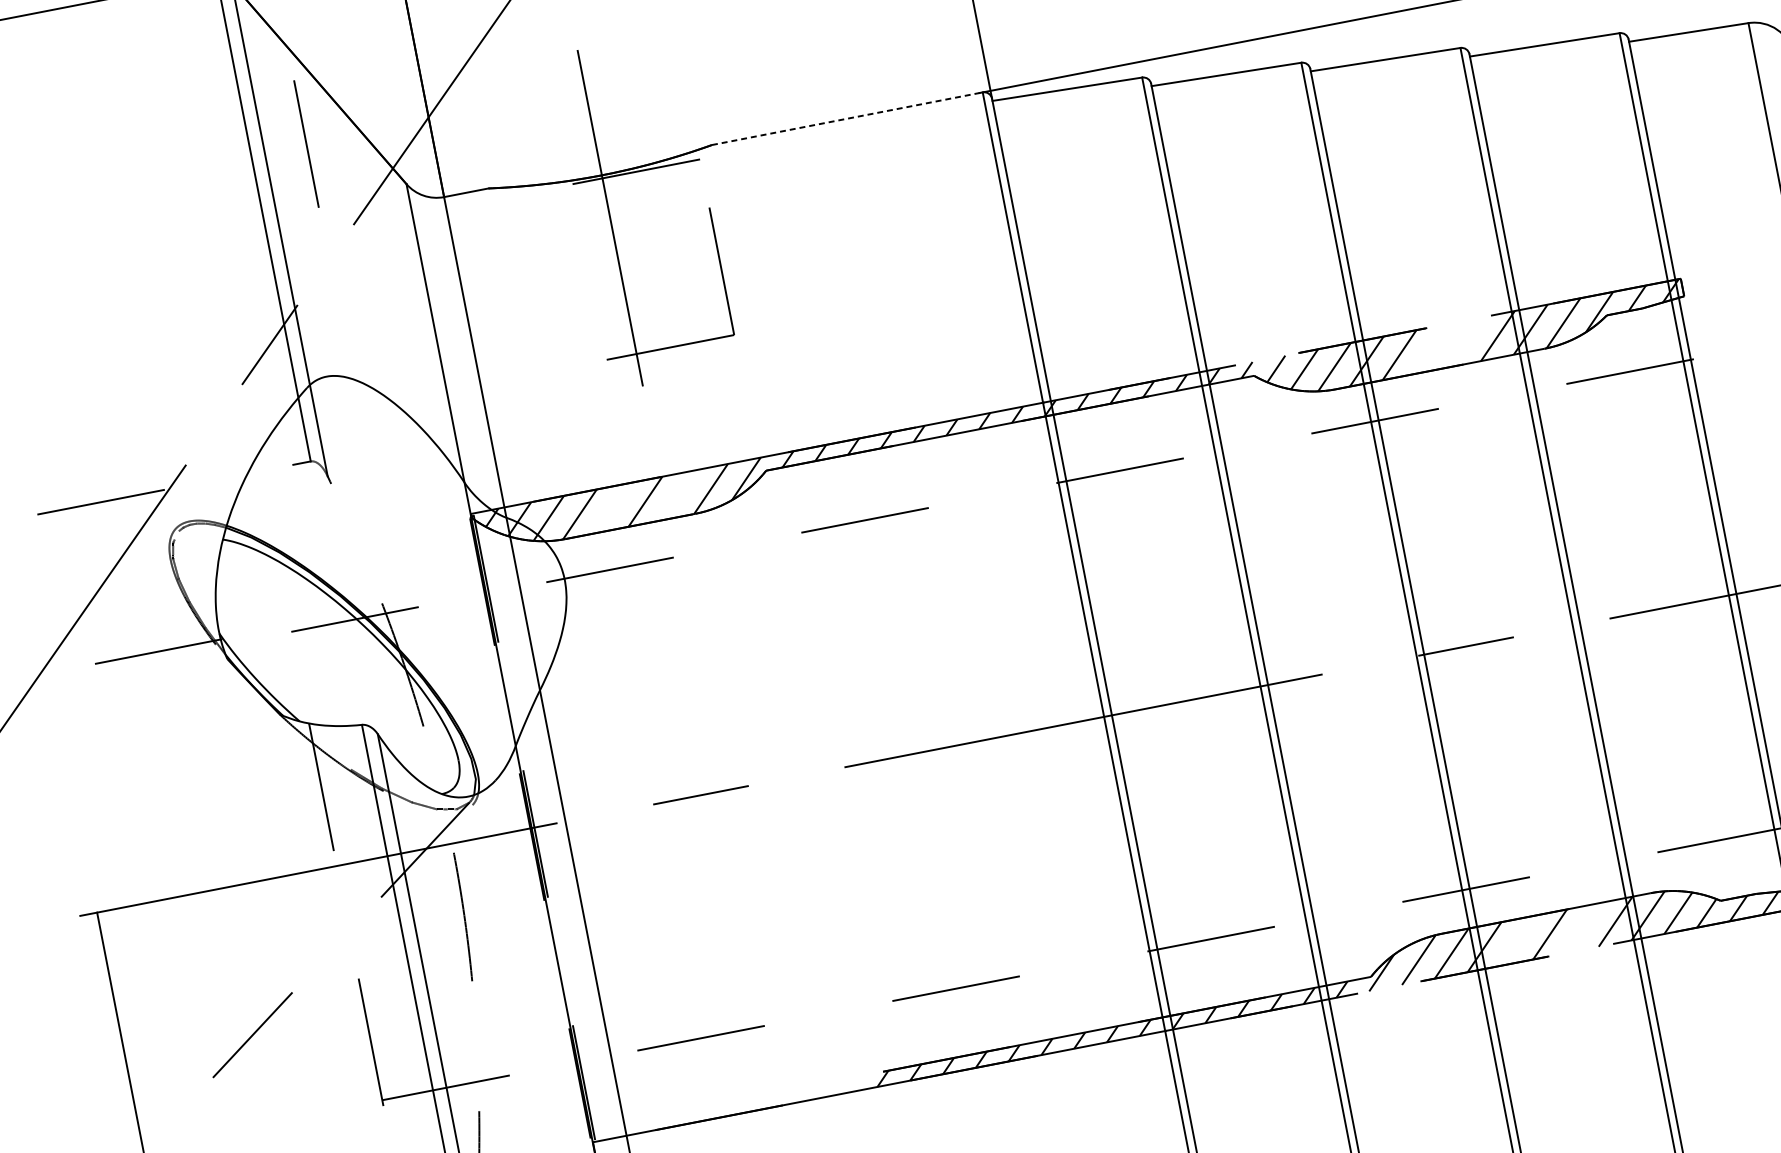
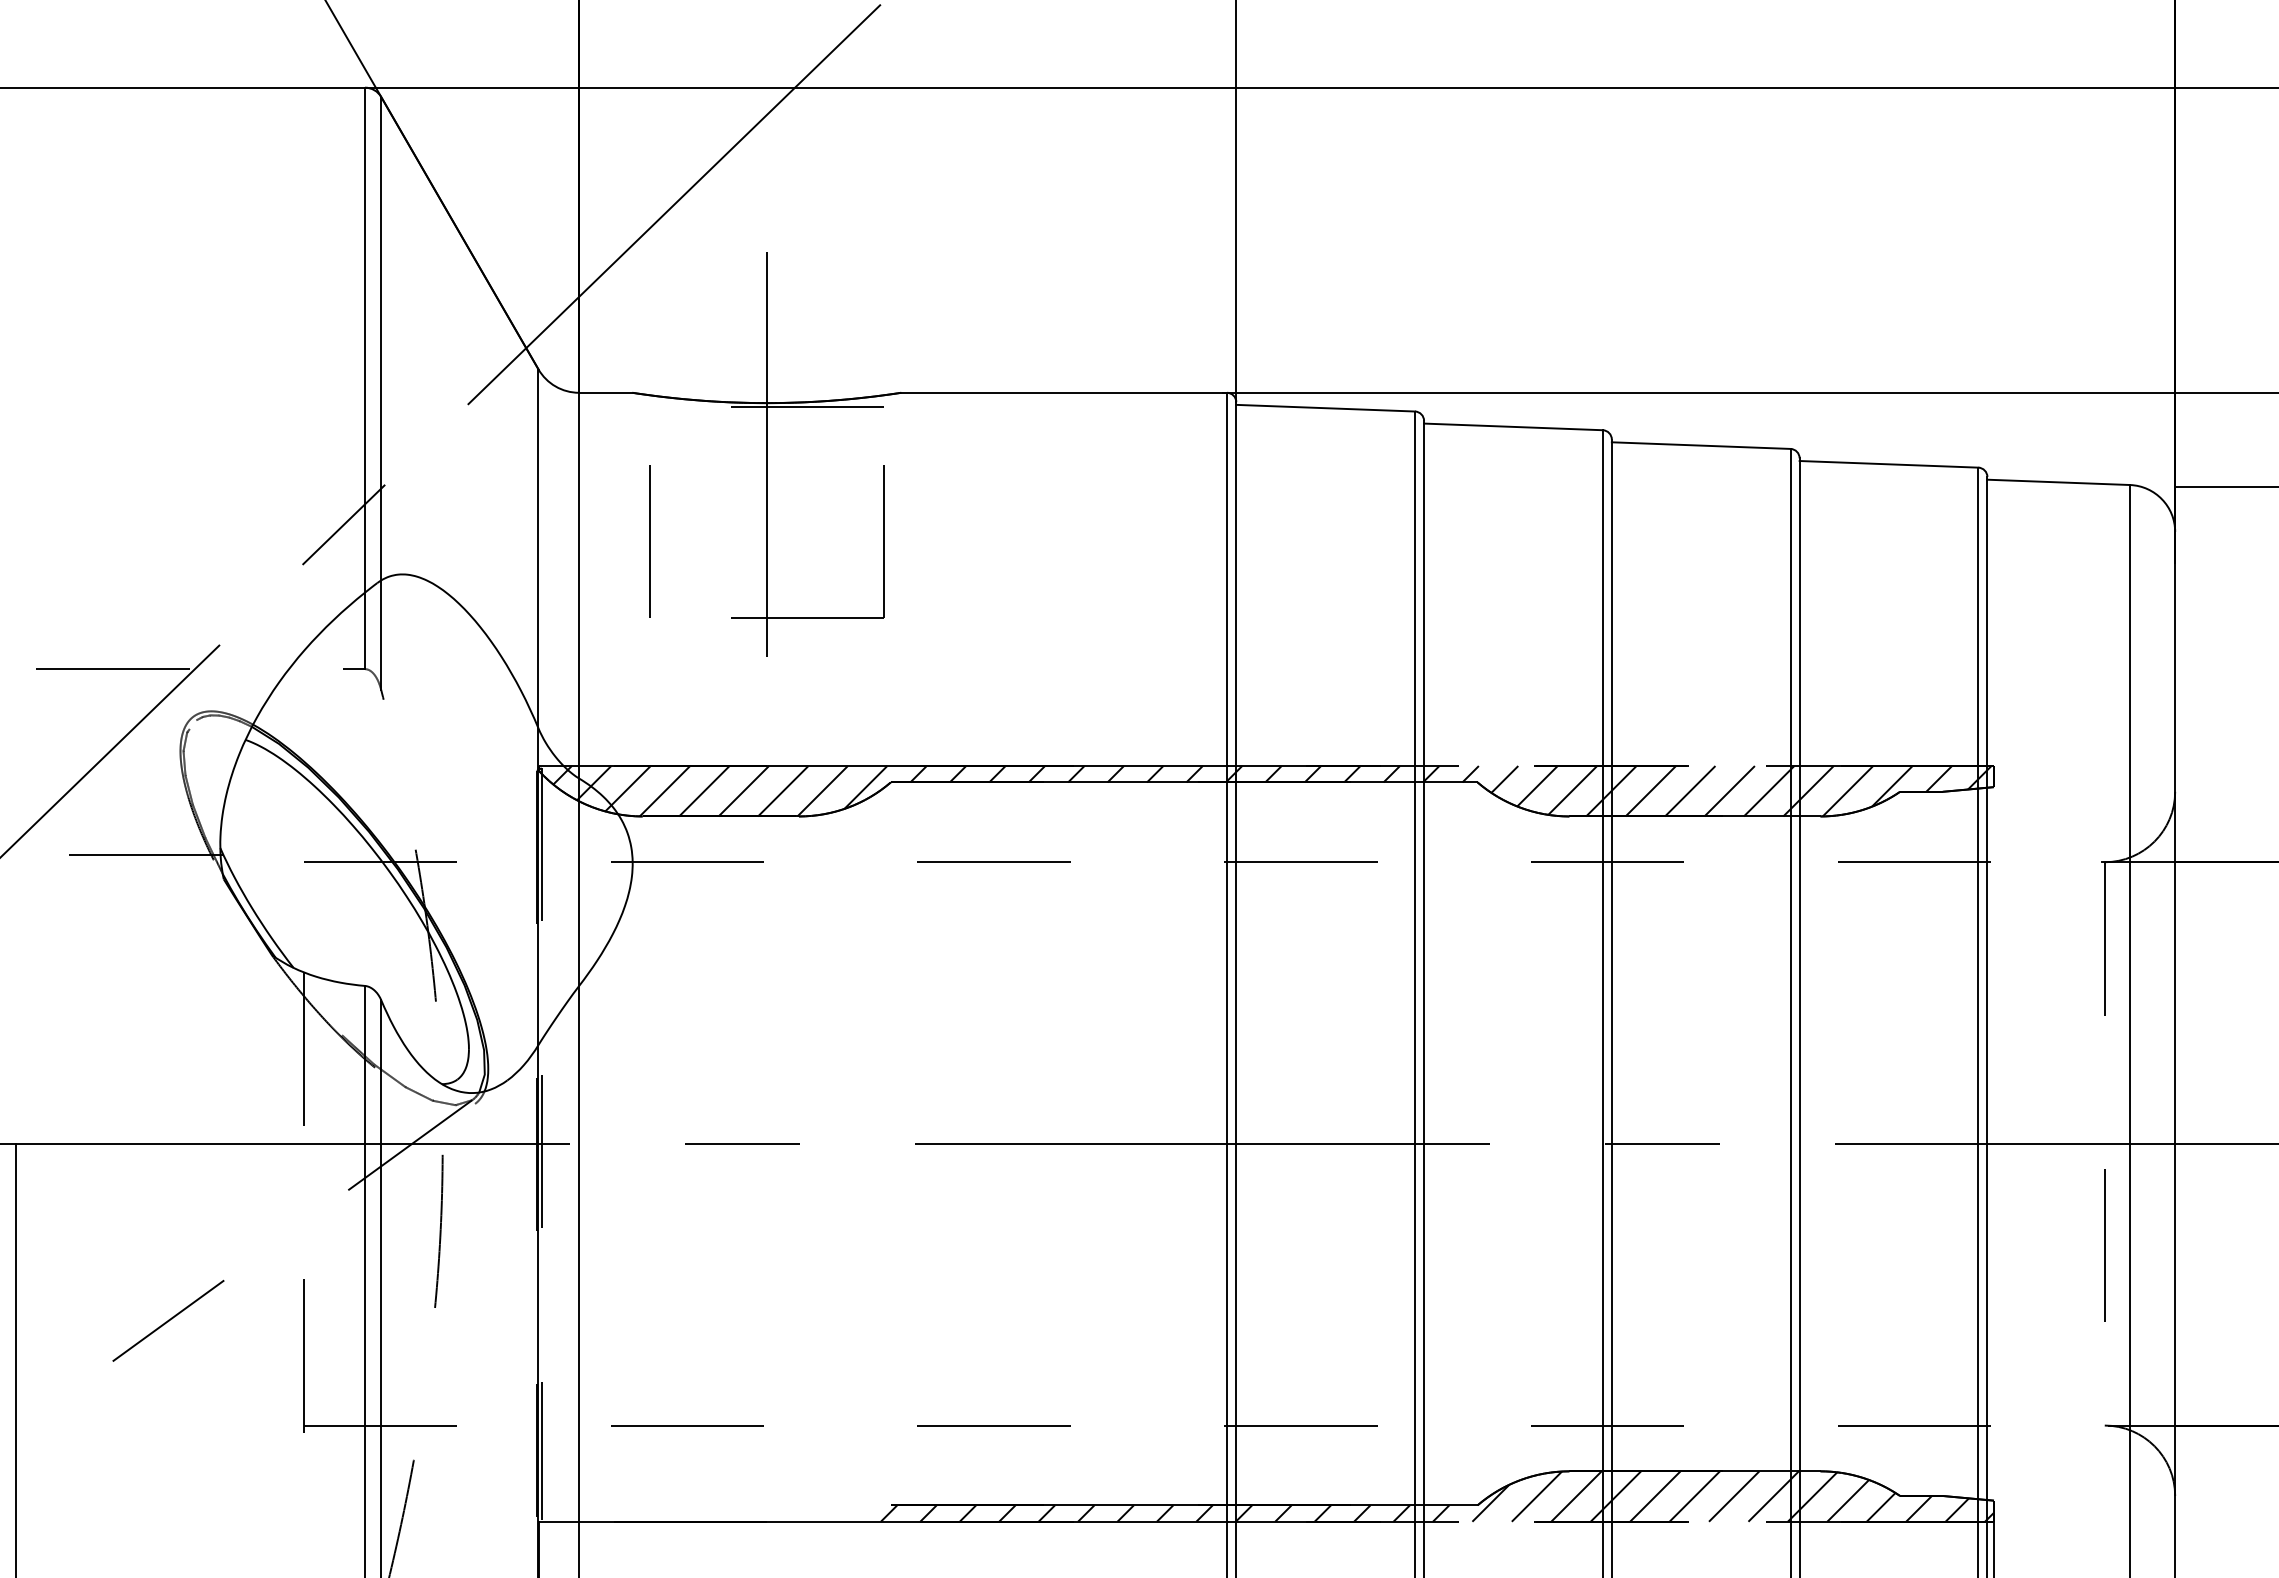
line: (847, 118) -> (1064, 392), dashed -> solid
line: (306, 144) -> (649, 541), moved
line: (1465, 342) -> (1729, 791), added
line: (1432, 348) -> (1690, 791), added
line: (678, 495) -> (783, 791), added
line: (612, 508) -> (704, 791), added
line: (1583, 928) -> (1734, 1496), added
line: (1517, 940) -> (1655, 1496), added

